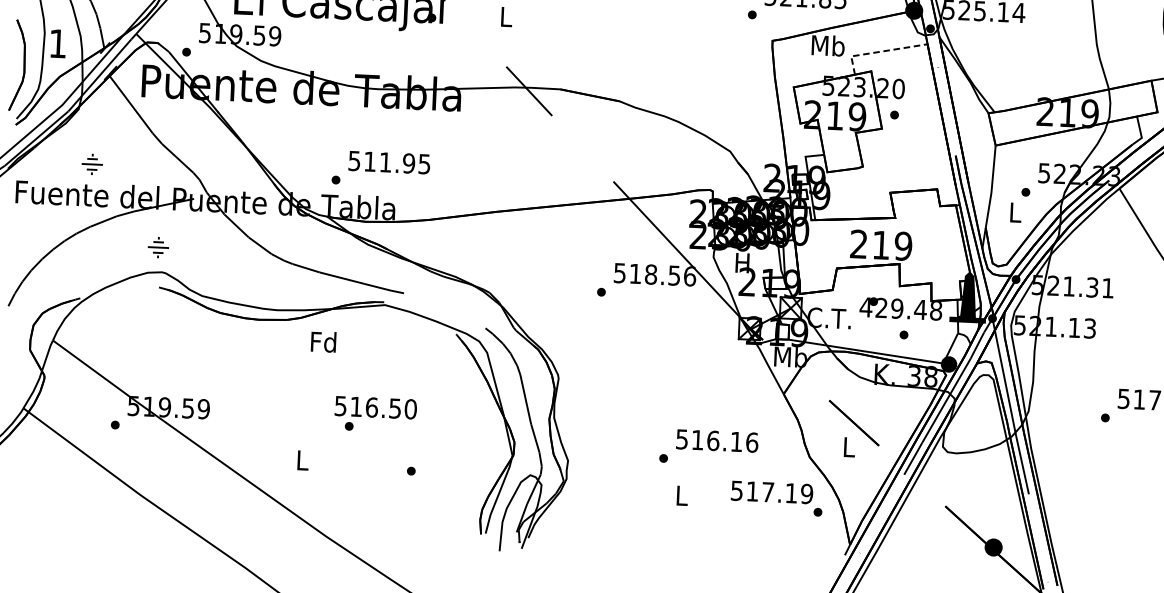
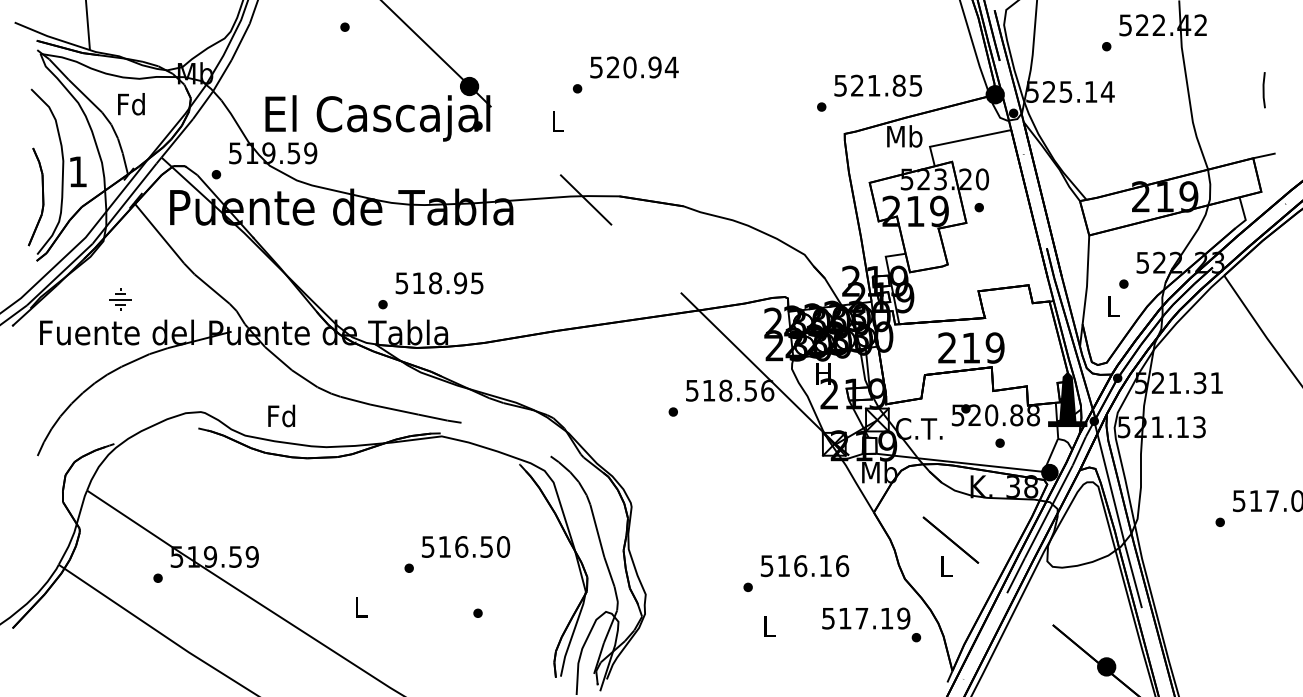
line: (879, 51) -> (959, 140), dashed -> solid
text: (385, 162) -> (435, 283), 511.95 -> 518.95
part: (158, 247) -> (195, 385), removed
text: (893, 308) -> (987, 415), 429.48 -> 520.88
text: (323, 341) -> (281, 415), moved
text: (376, 407) -> (466, 546), moved

